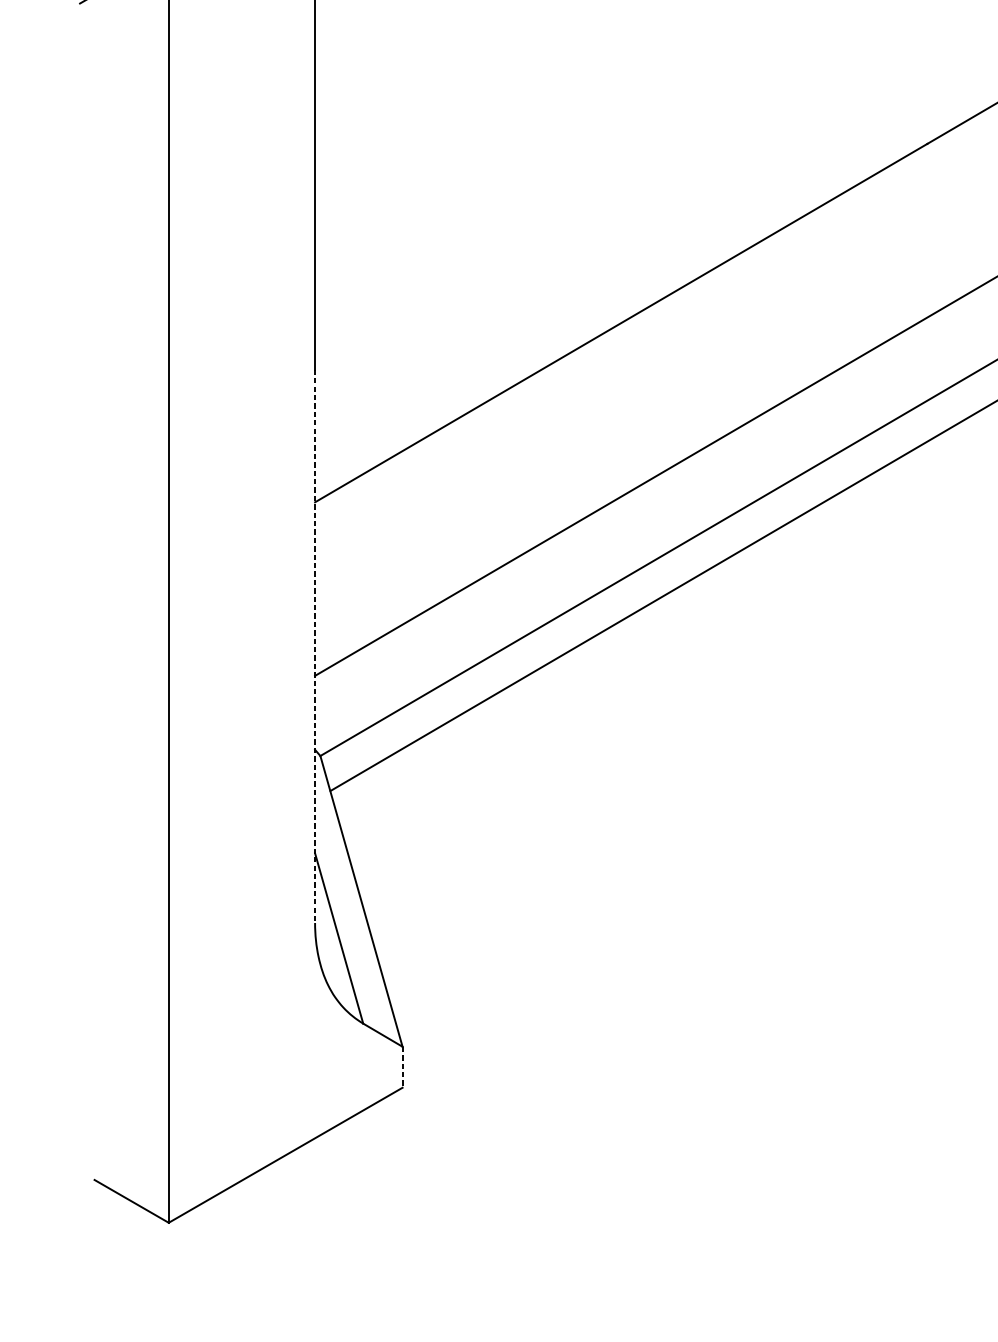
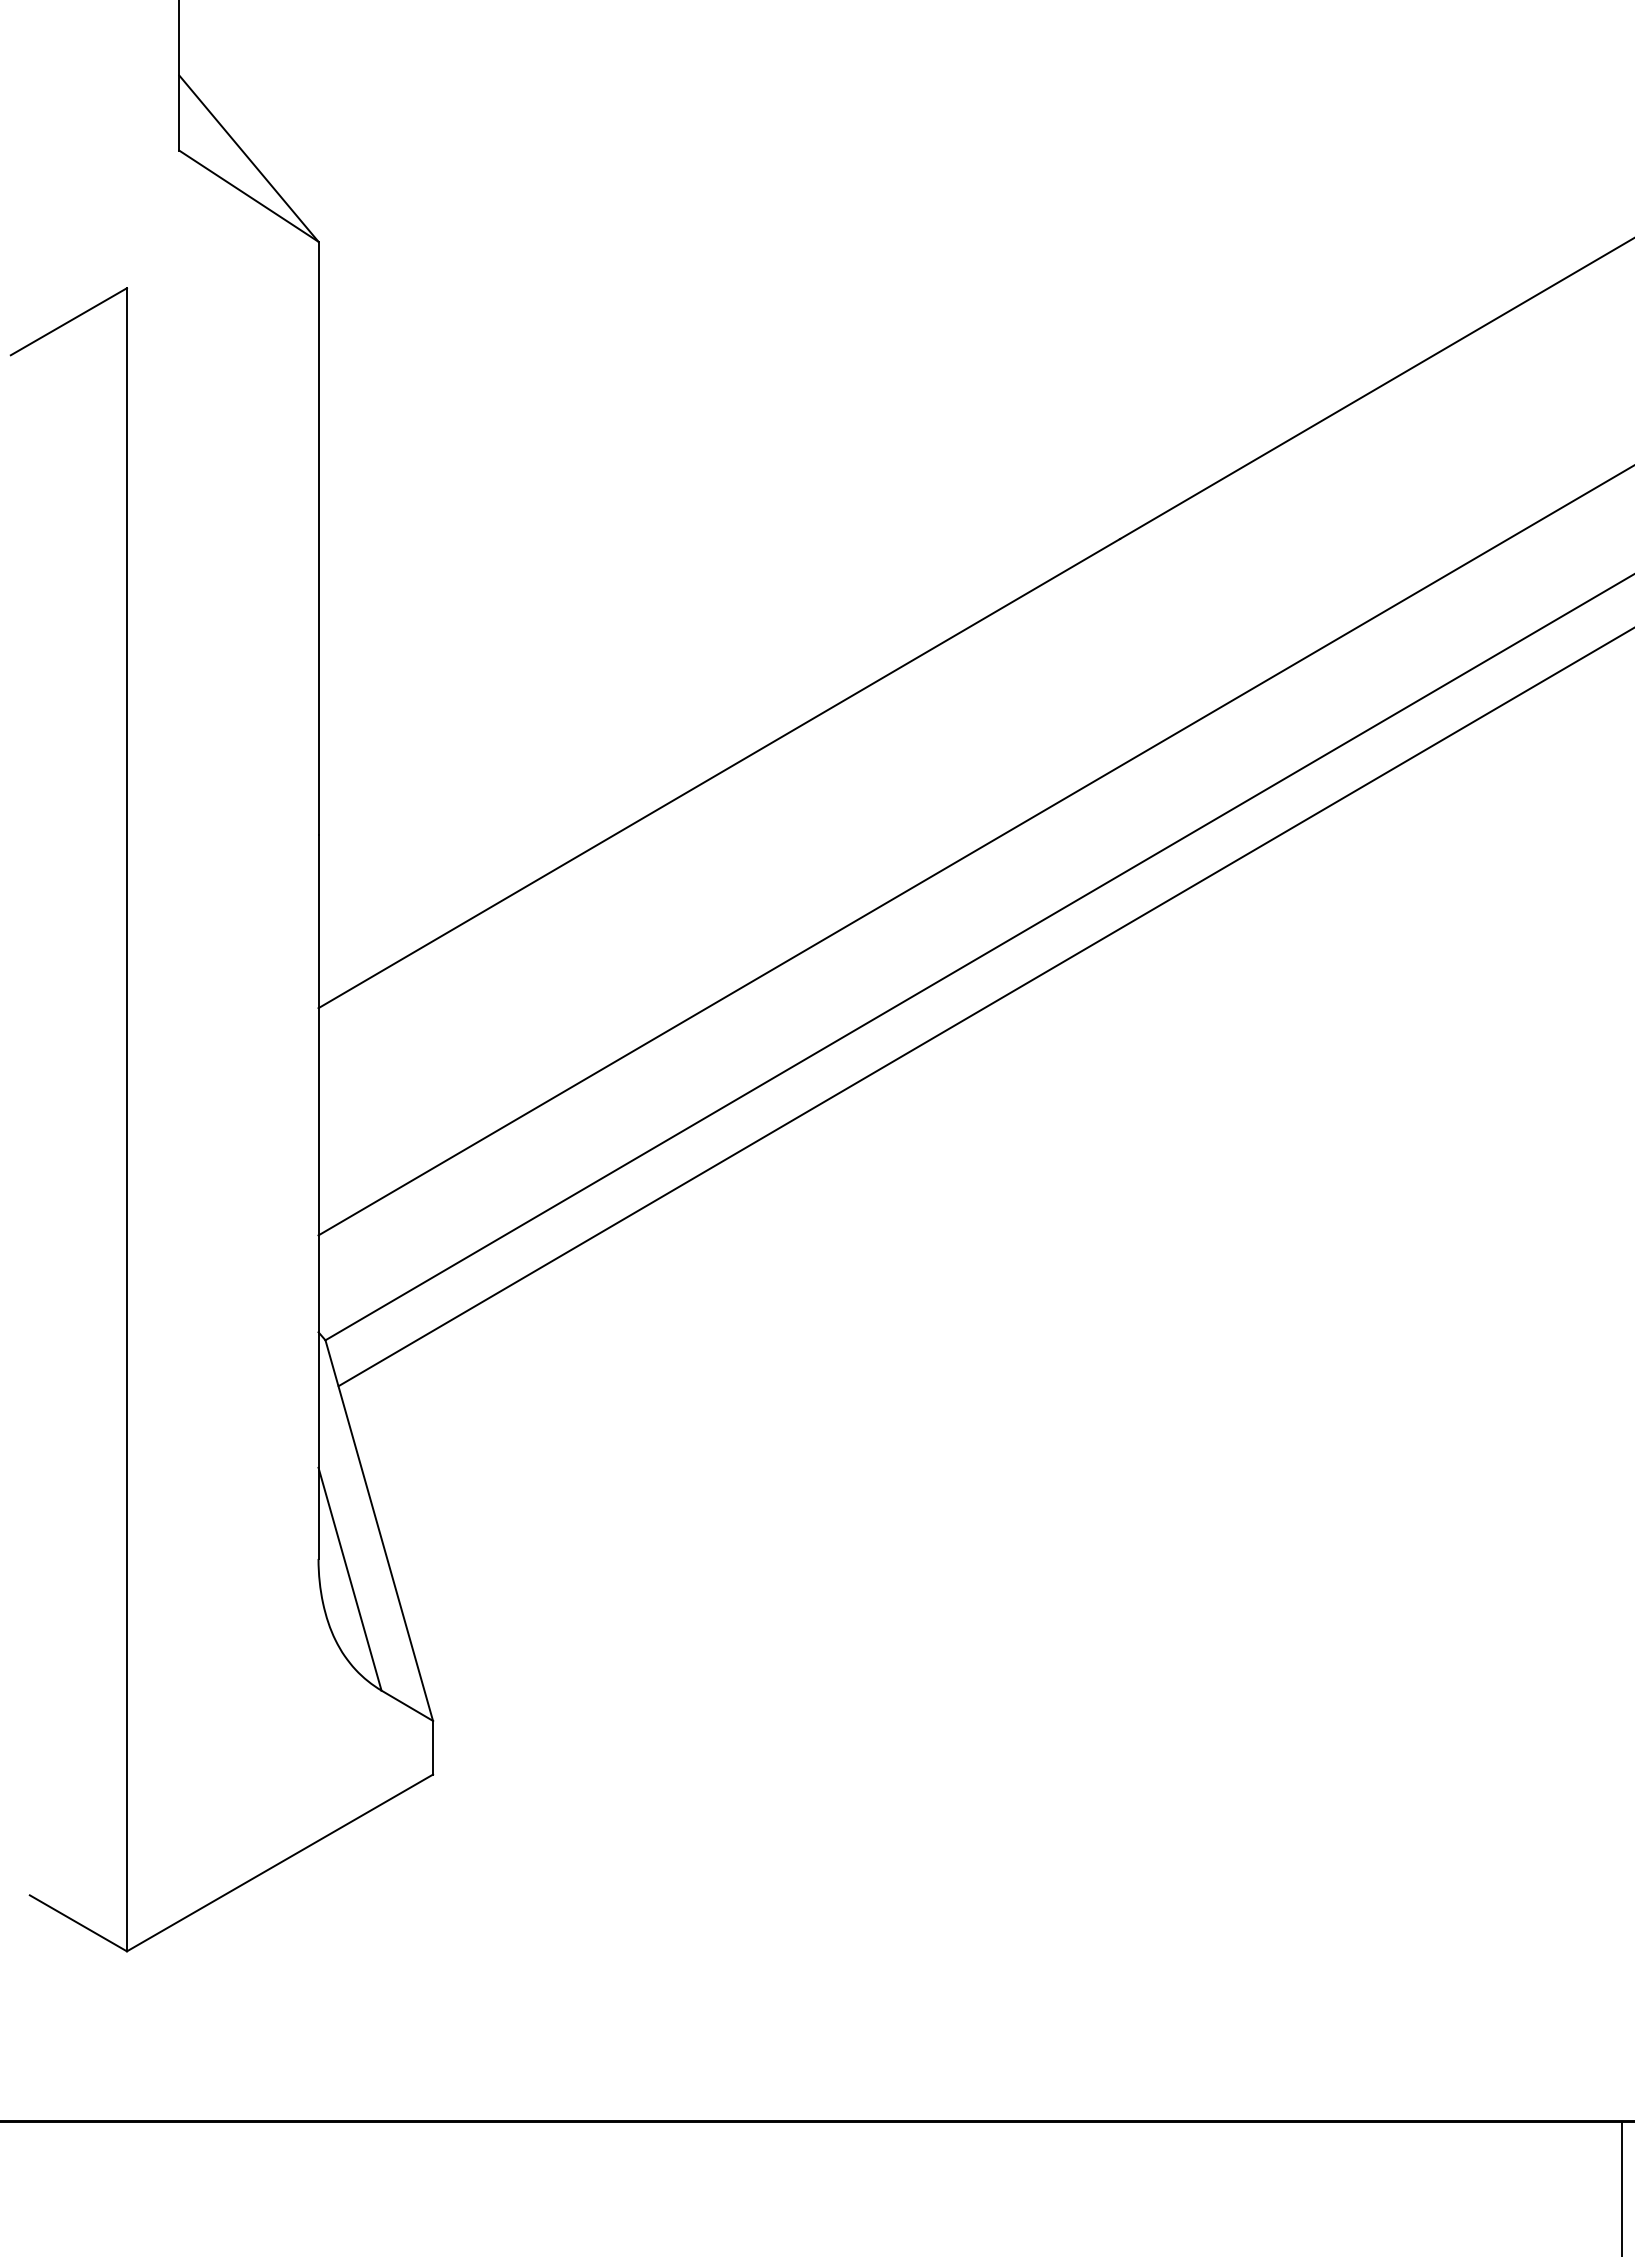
line: (315, 646) -> (318, 1197), dashed -> solid
line: (402, 1067) -> (433, 1747), dashed -> solid

